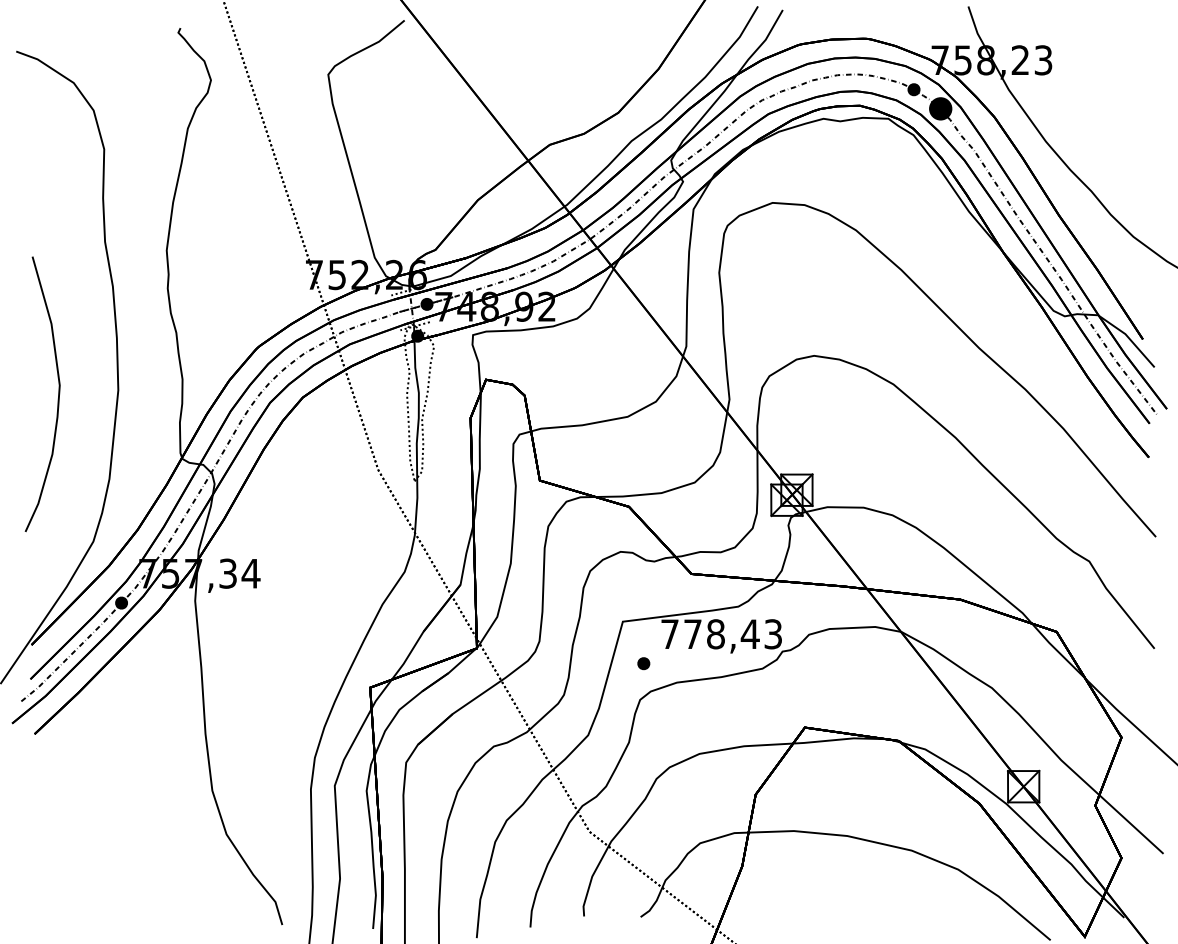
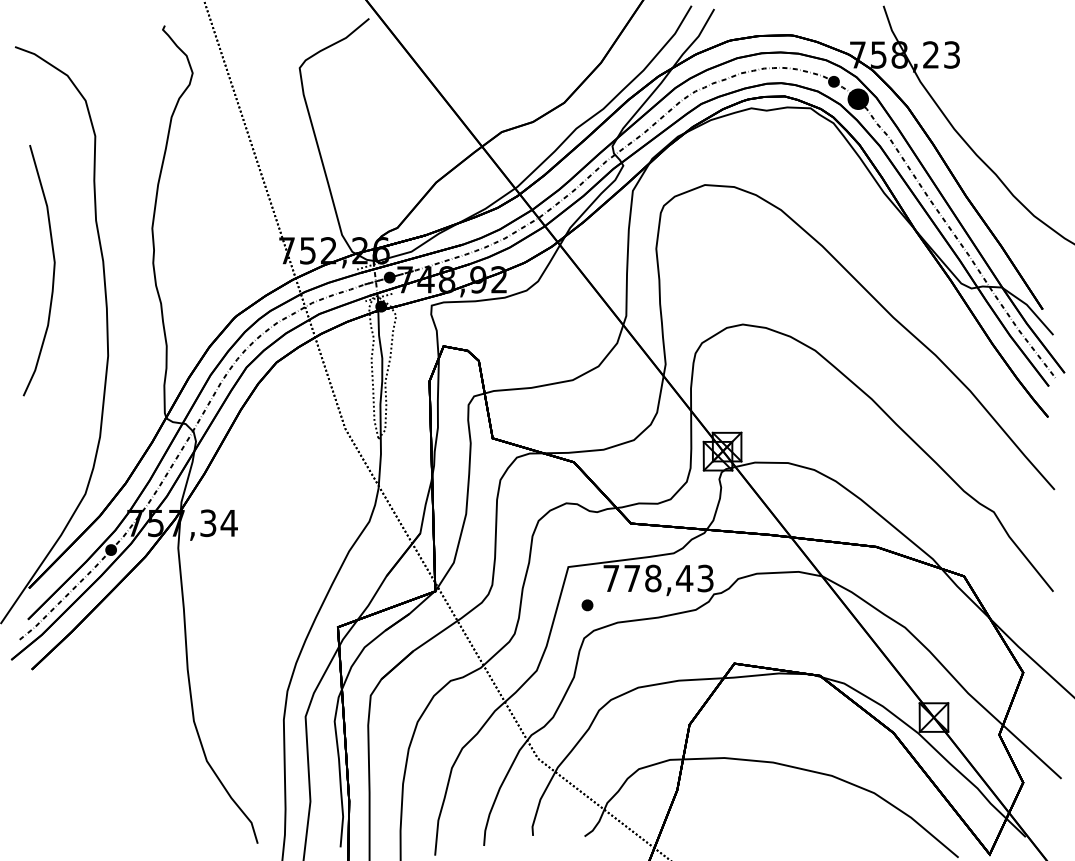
curve: (58, 394) -> (53, 270), moved

